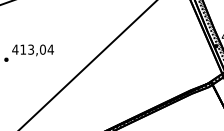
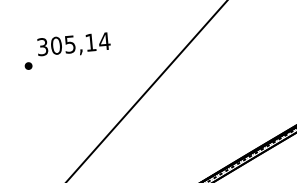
text: (29, 49) -> (67, 44), 413,04 -> 305,14

